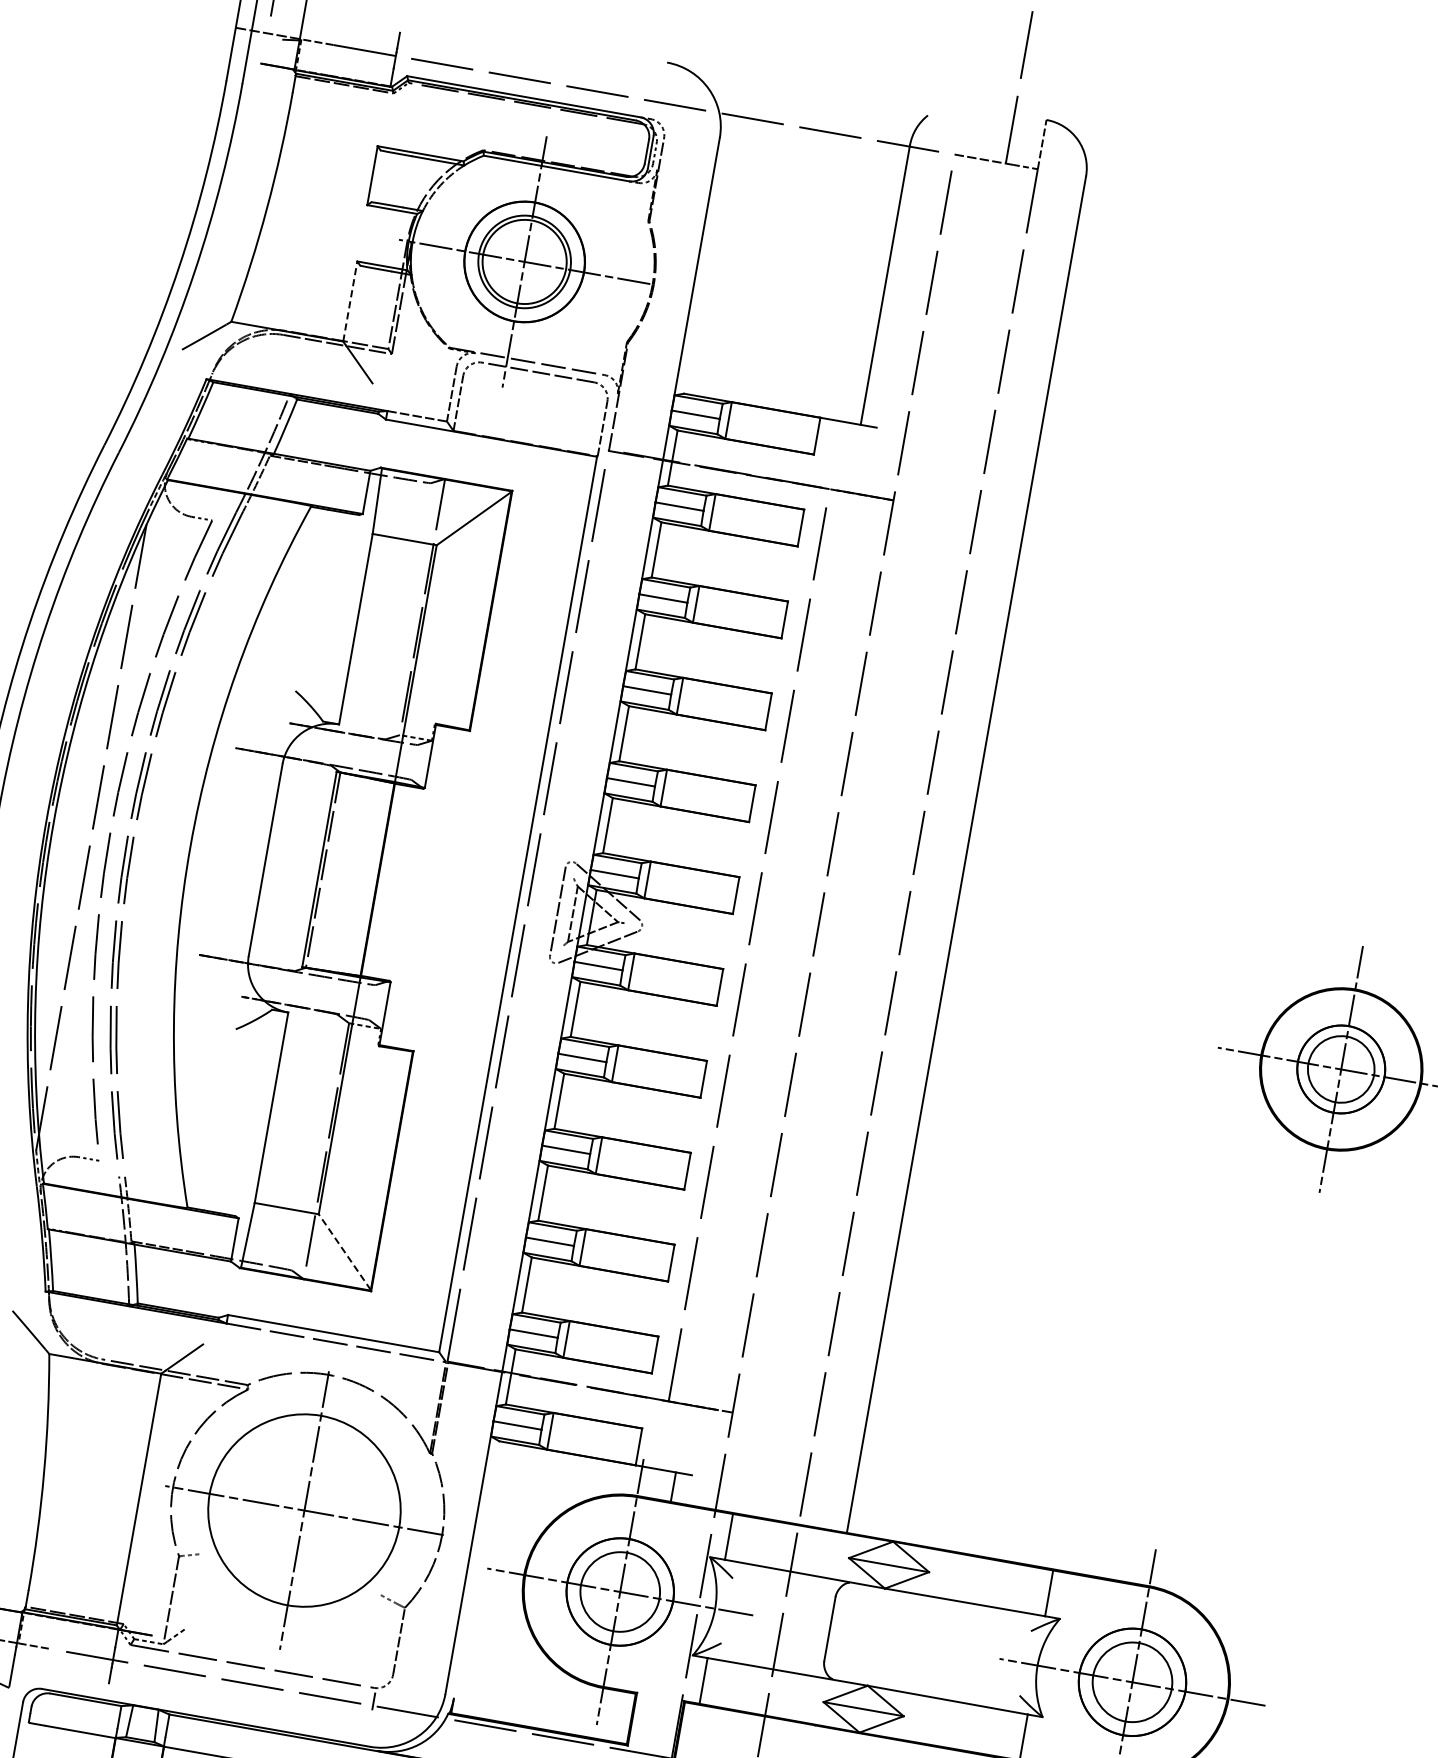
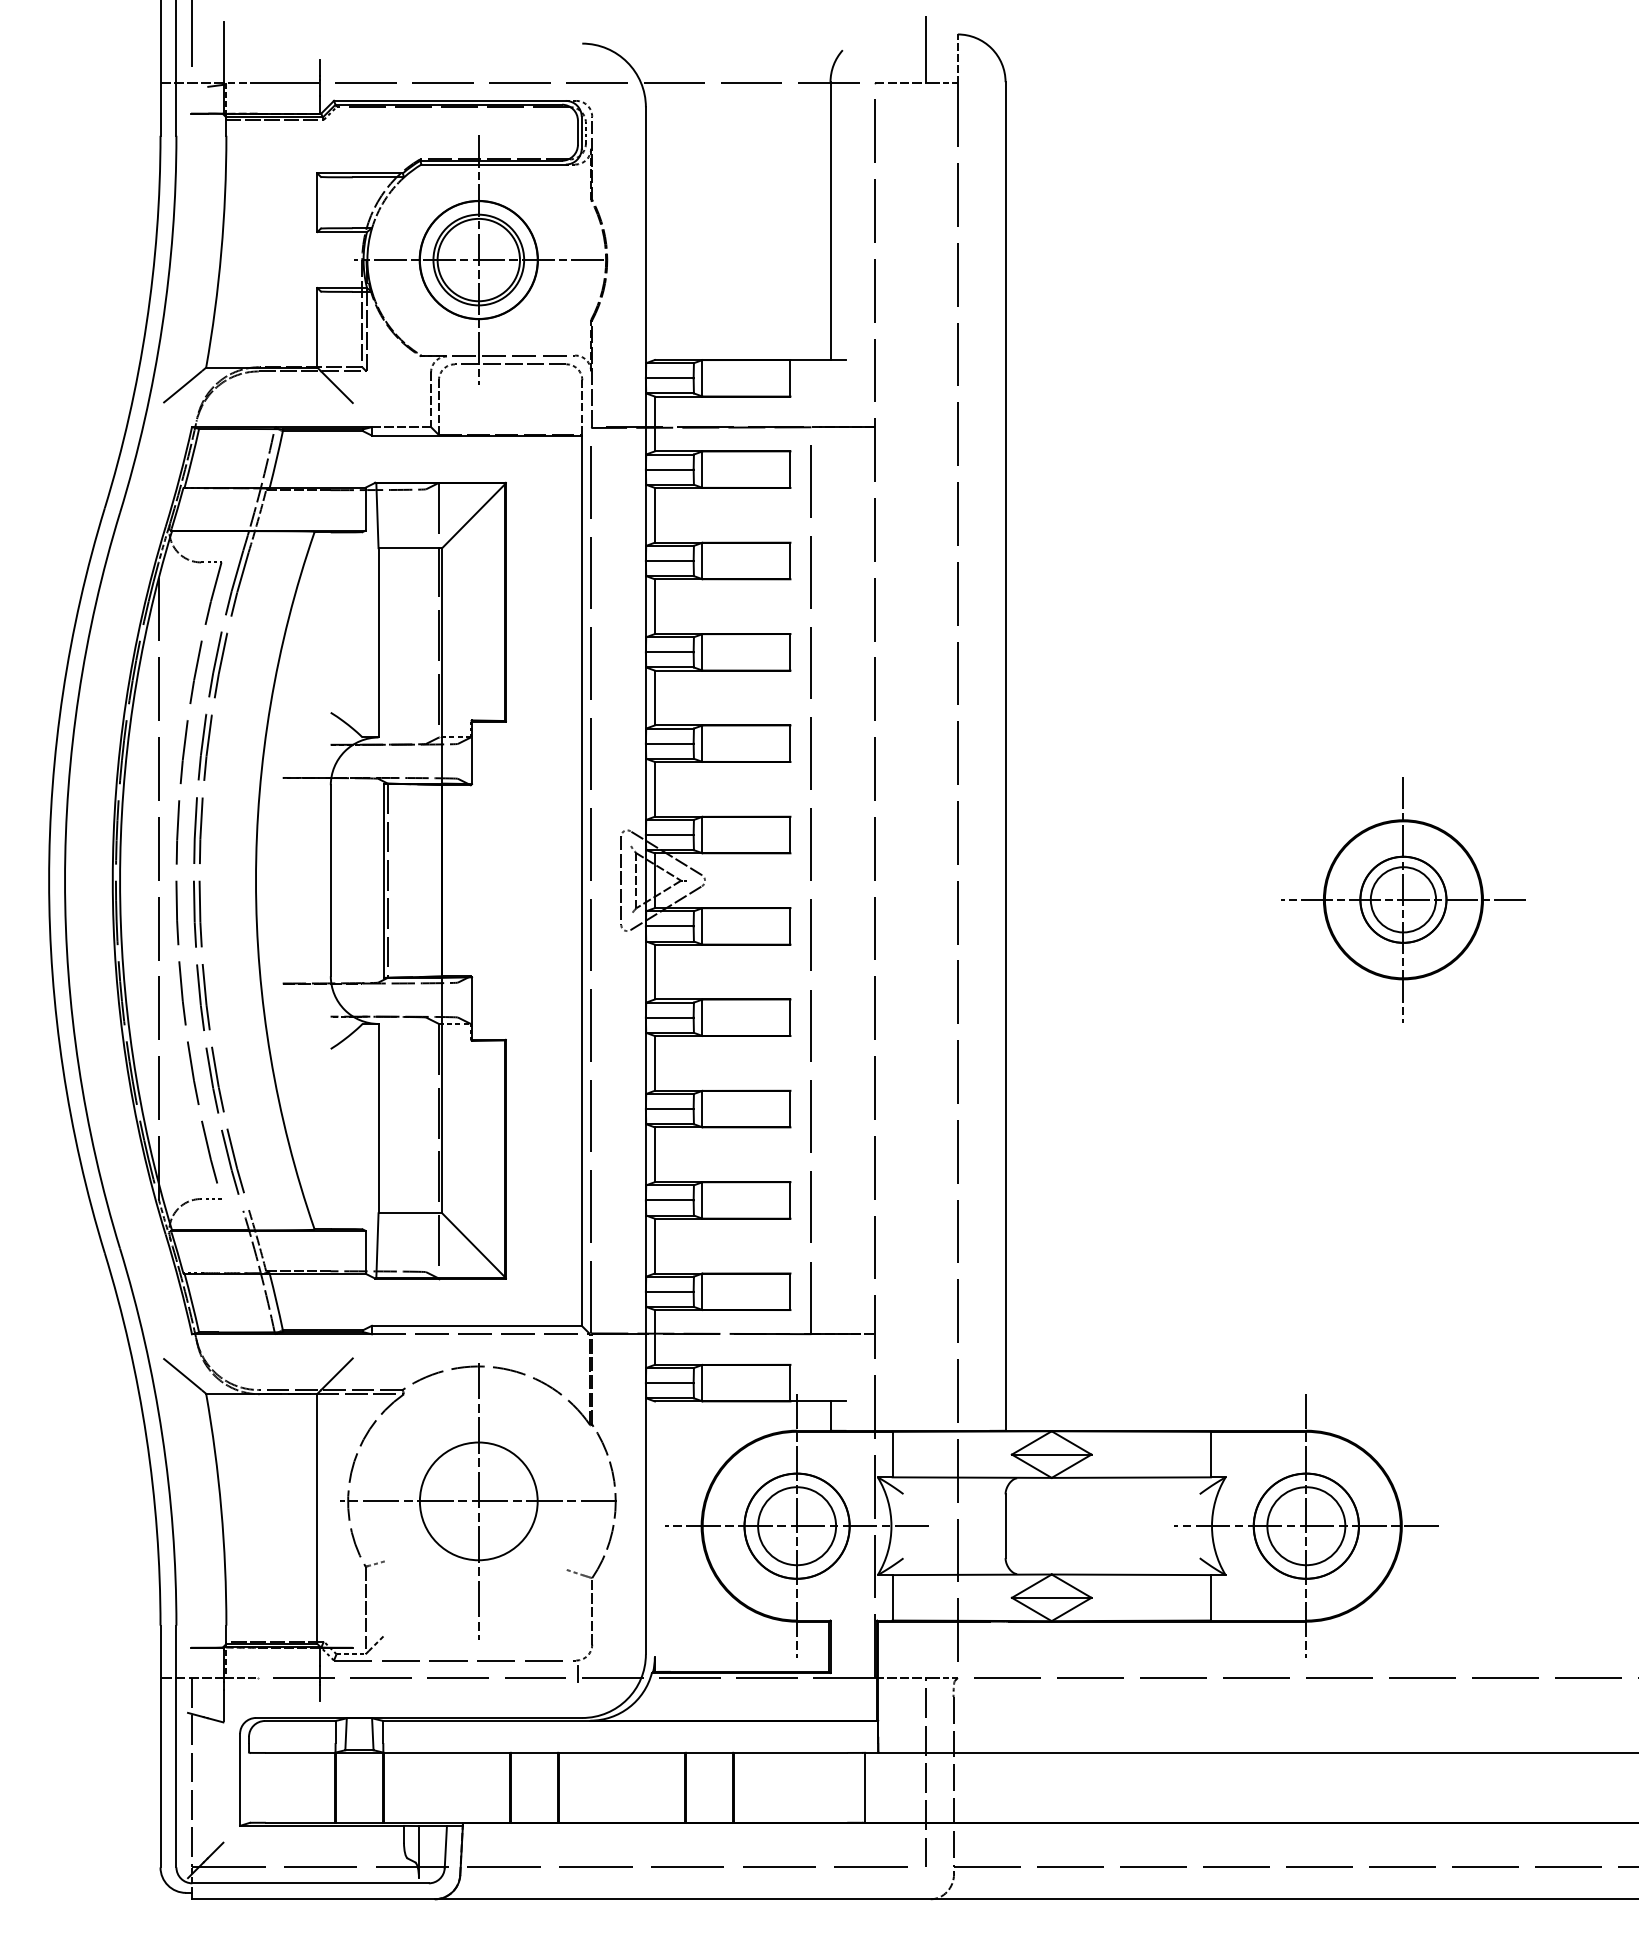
line: (350, 301) -> (317, 327), dashed -> solid
line: (344, 1252) -> (473, 1245), dashed -> solid
circle: (304, 1510) -> (478, 1501), size x0.62

